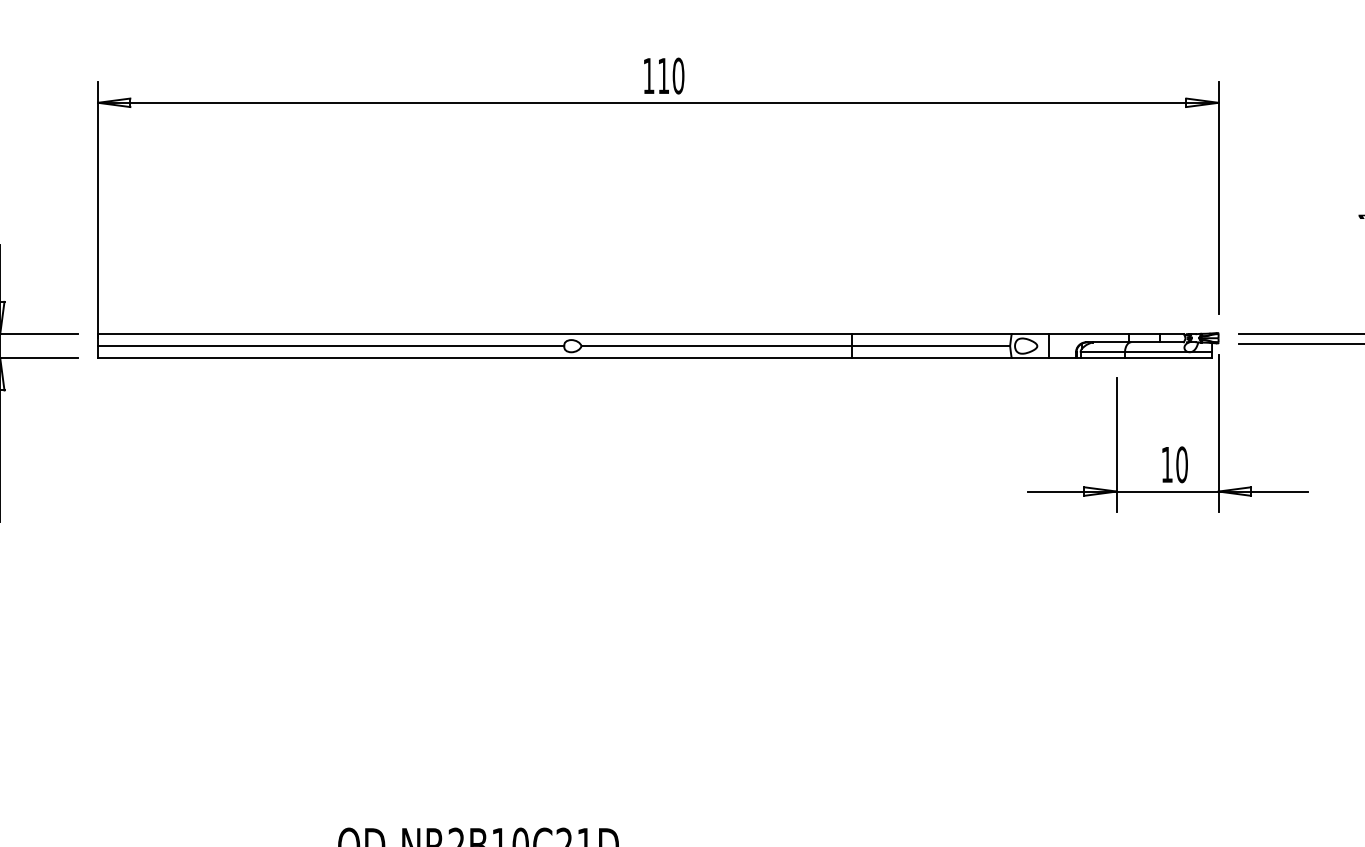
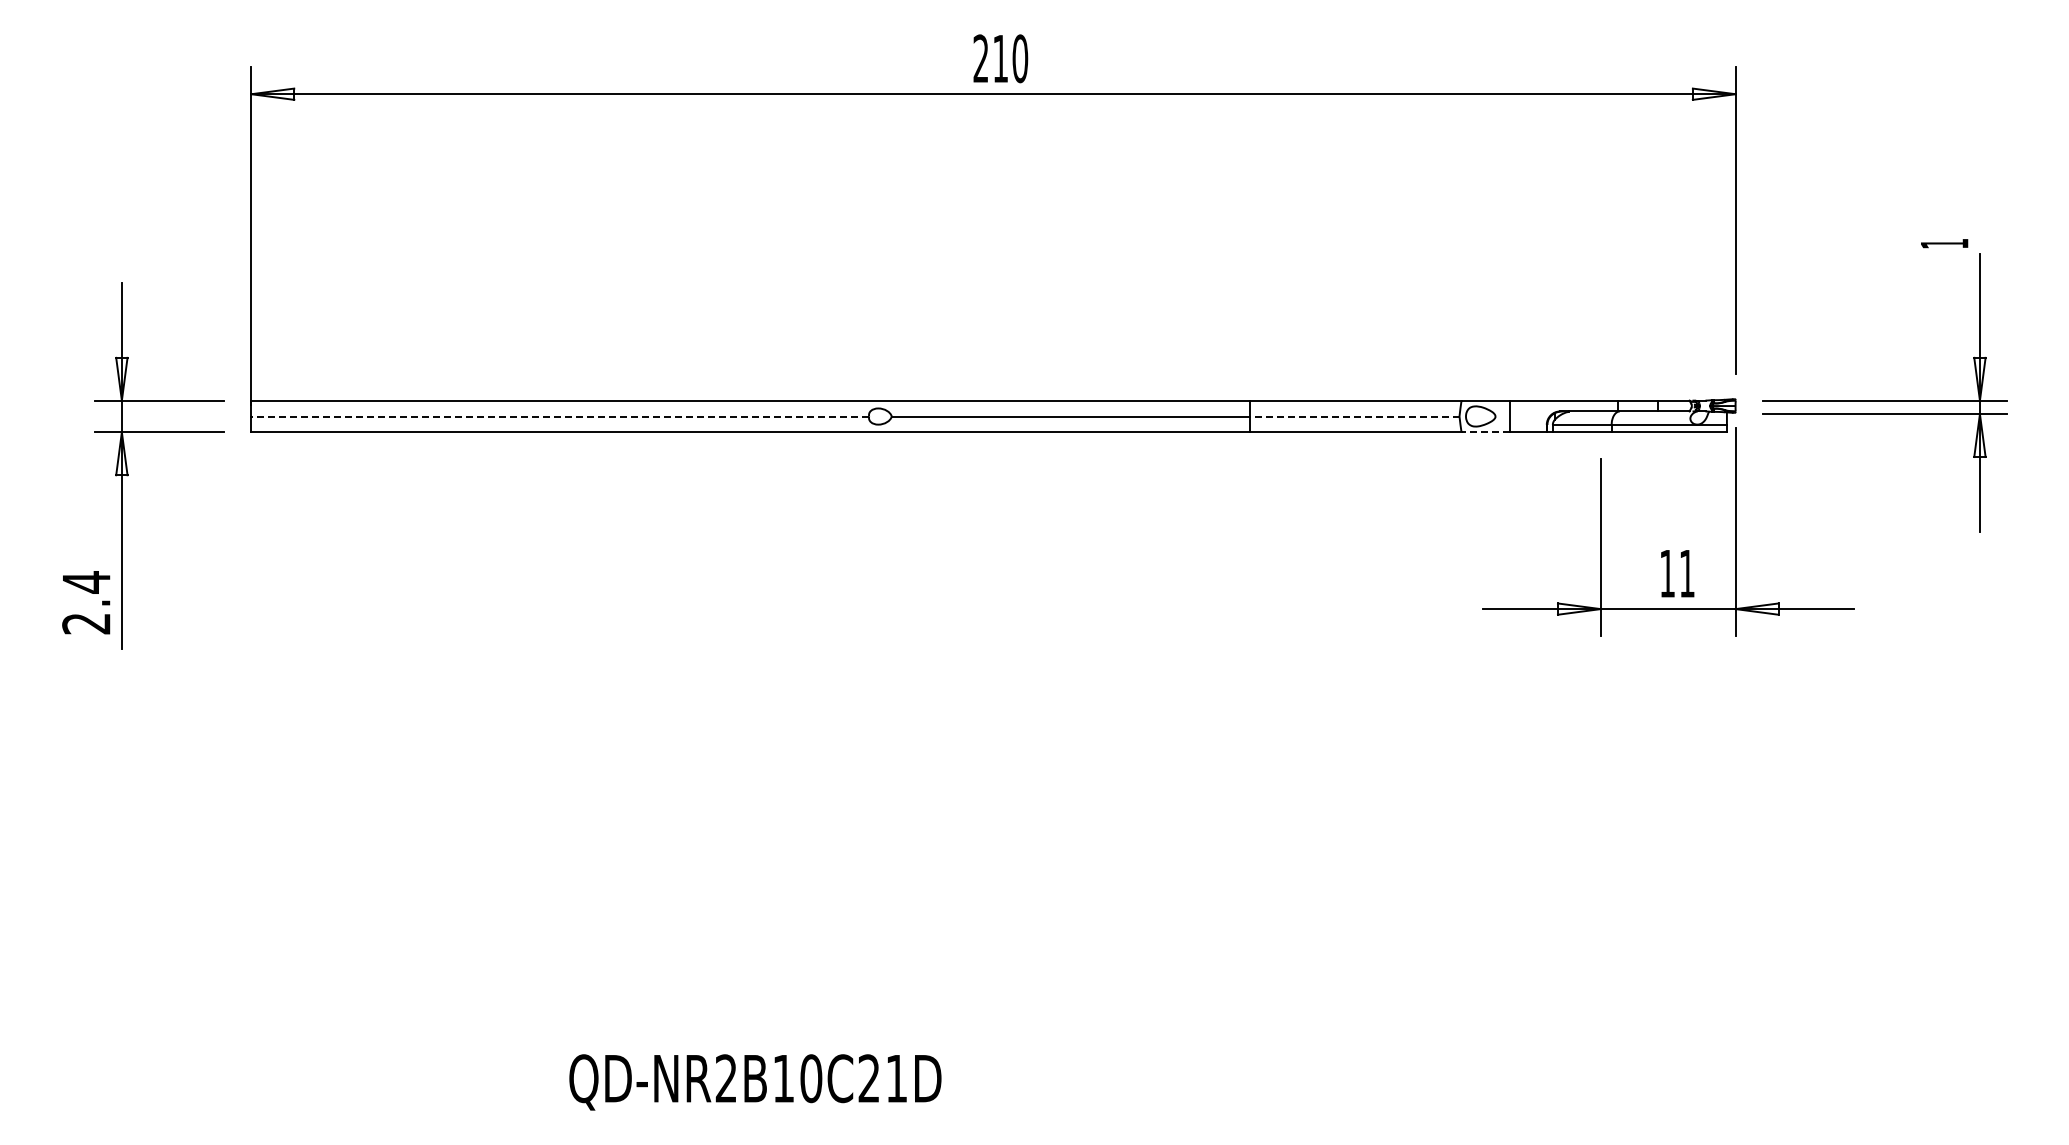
text: (648, 75) -> (980, 58), 110 -> 210
line: (331, 346) -> (560, 416), solid -> dashed
line: (930, 346) -> (1354, 416), solid -> dashed
line: (1029, 358) -> (1485, 432), solid -> dashed
text: (1182, 464) -> (1687, 573), 10 -> 11

